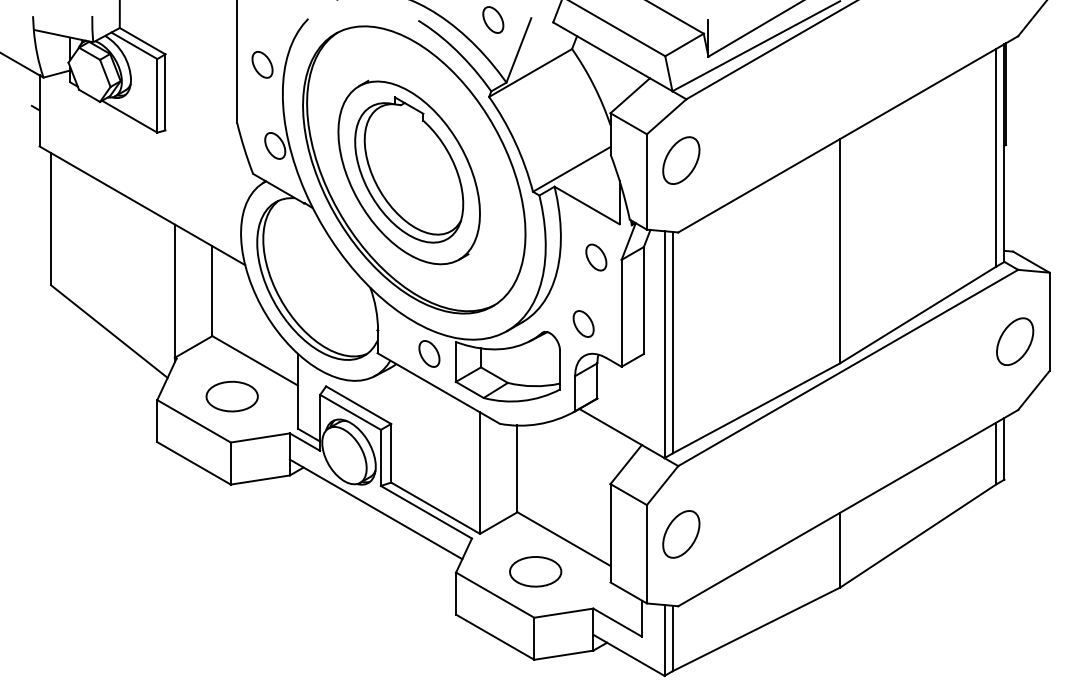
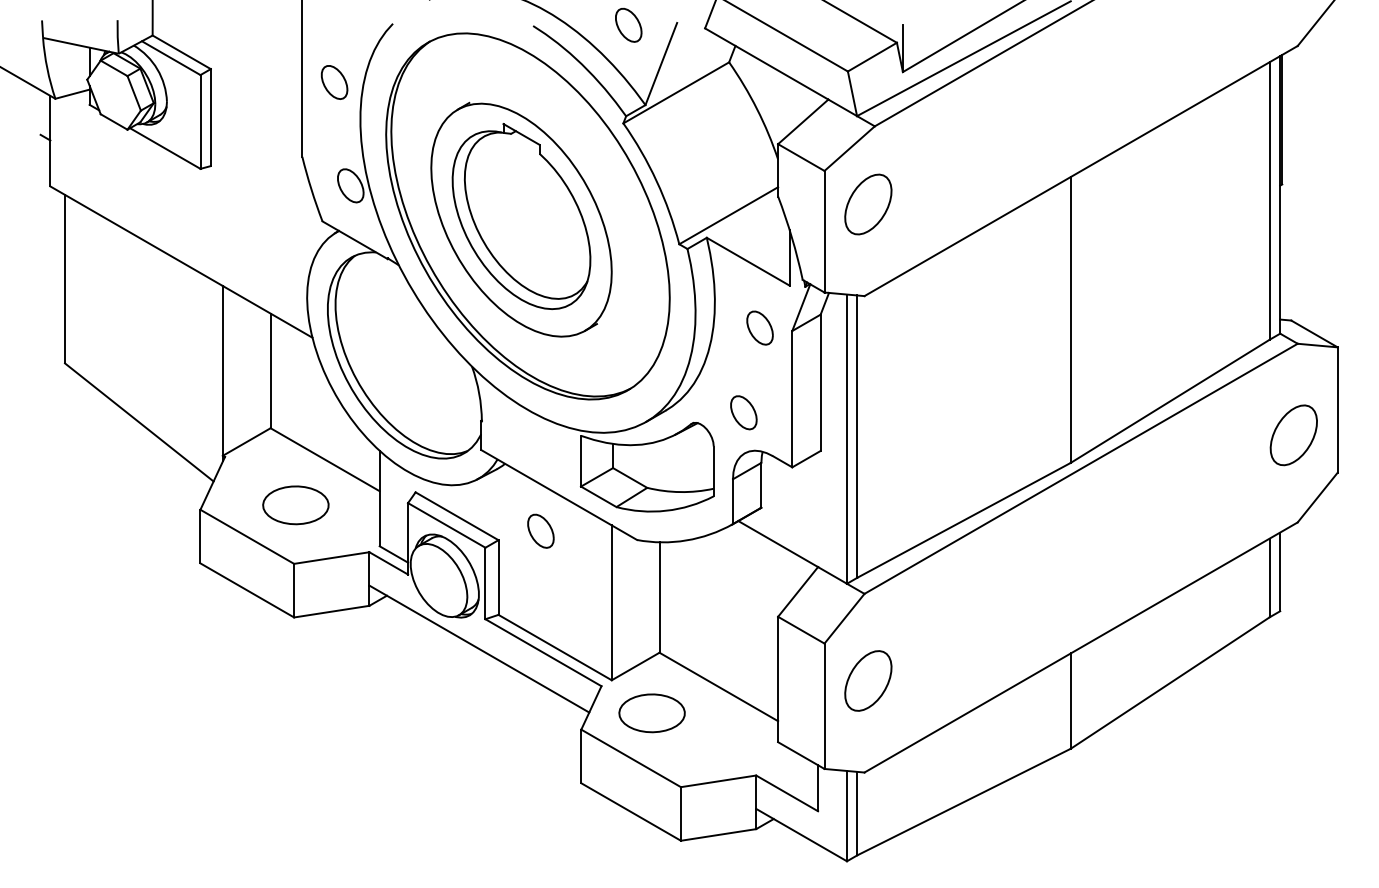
part: (429, 353) -> (541, 530), moved
part: (535, 571) -> (651, 712), moved

